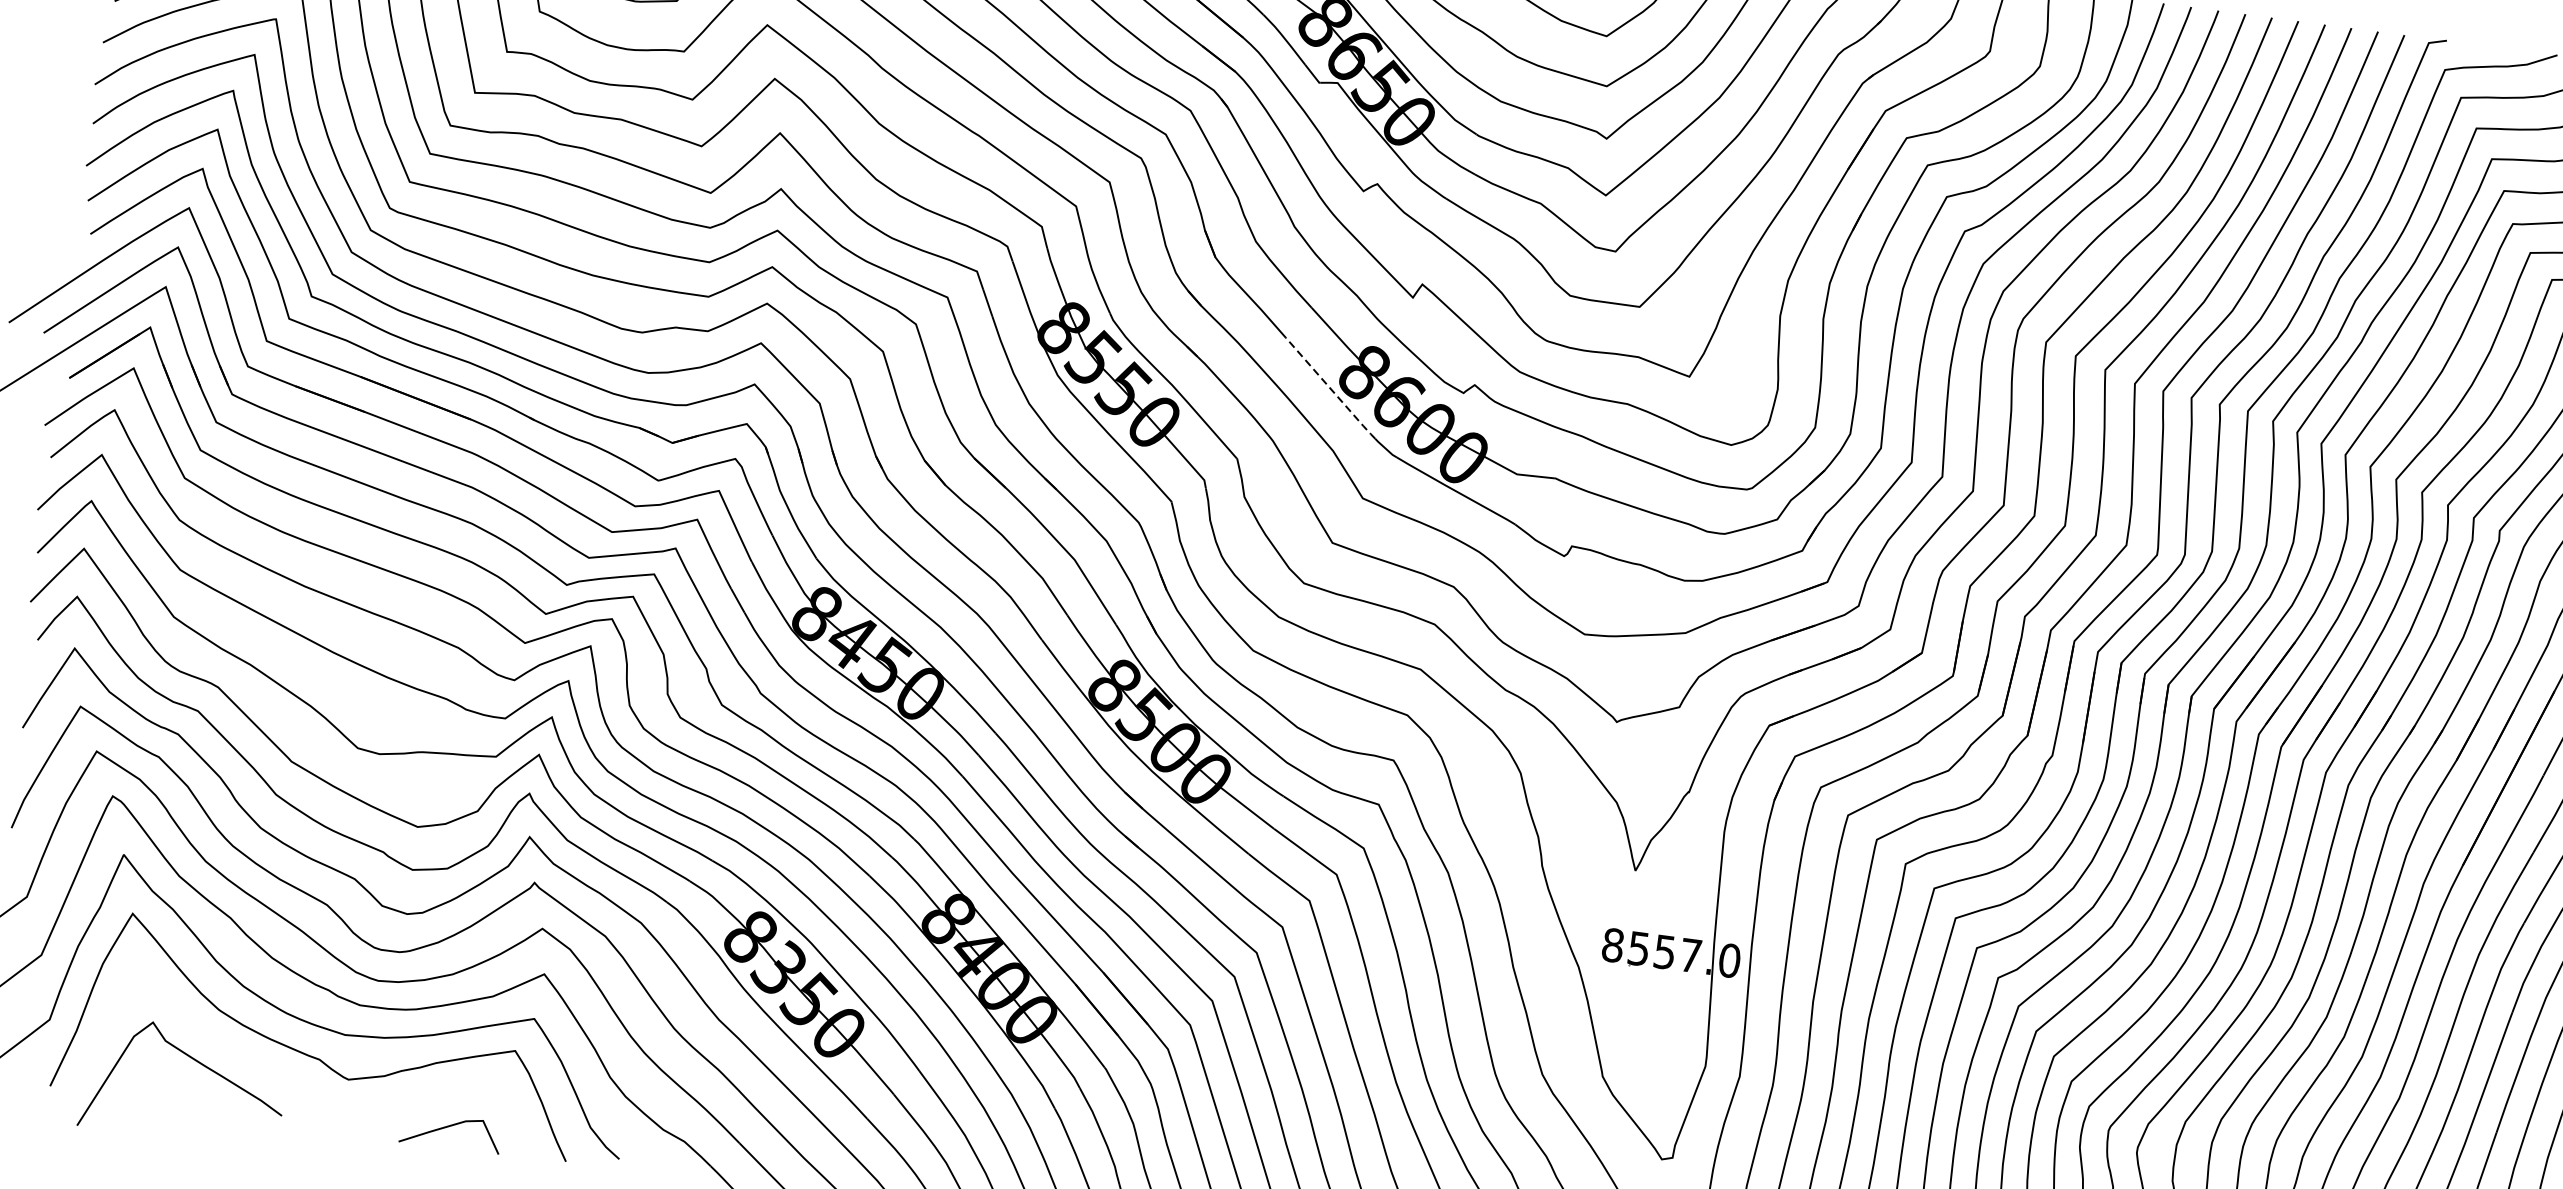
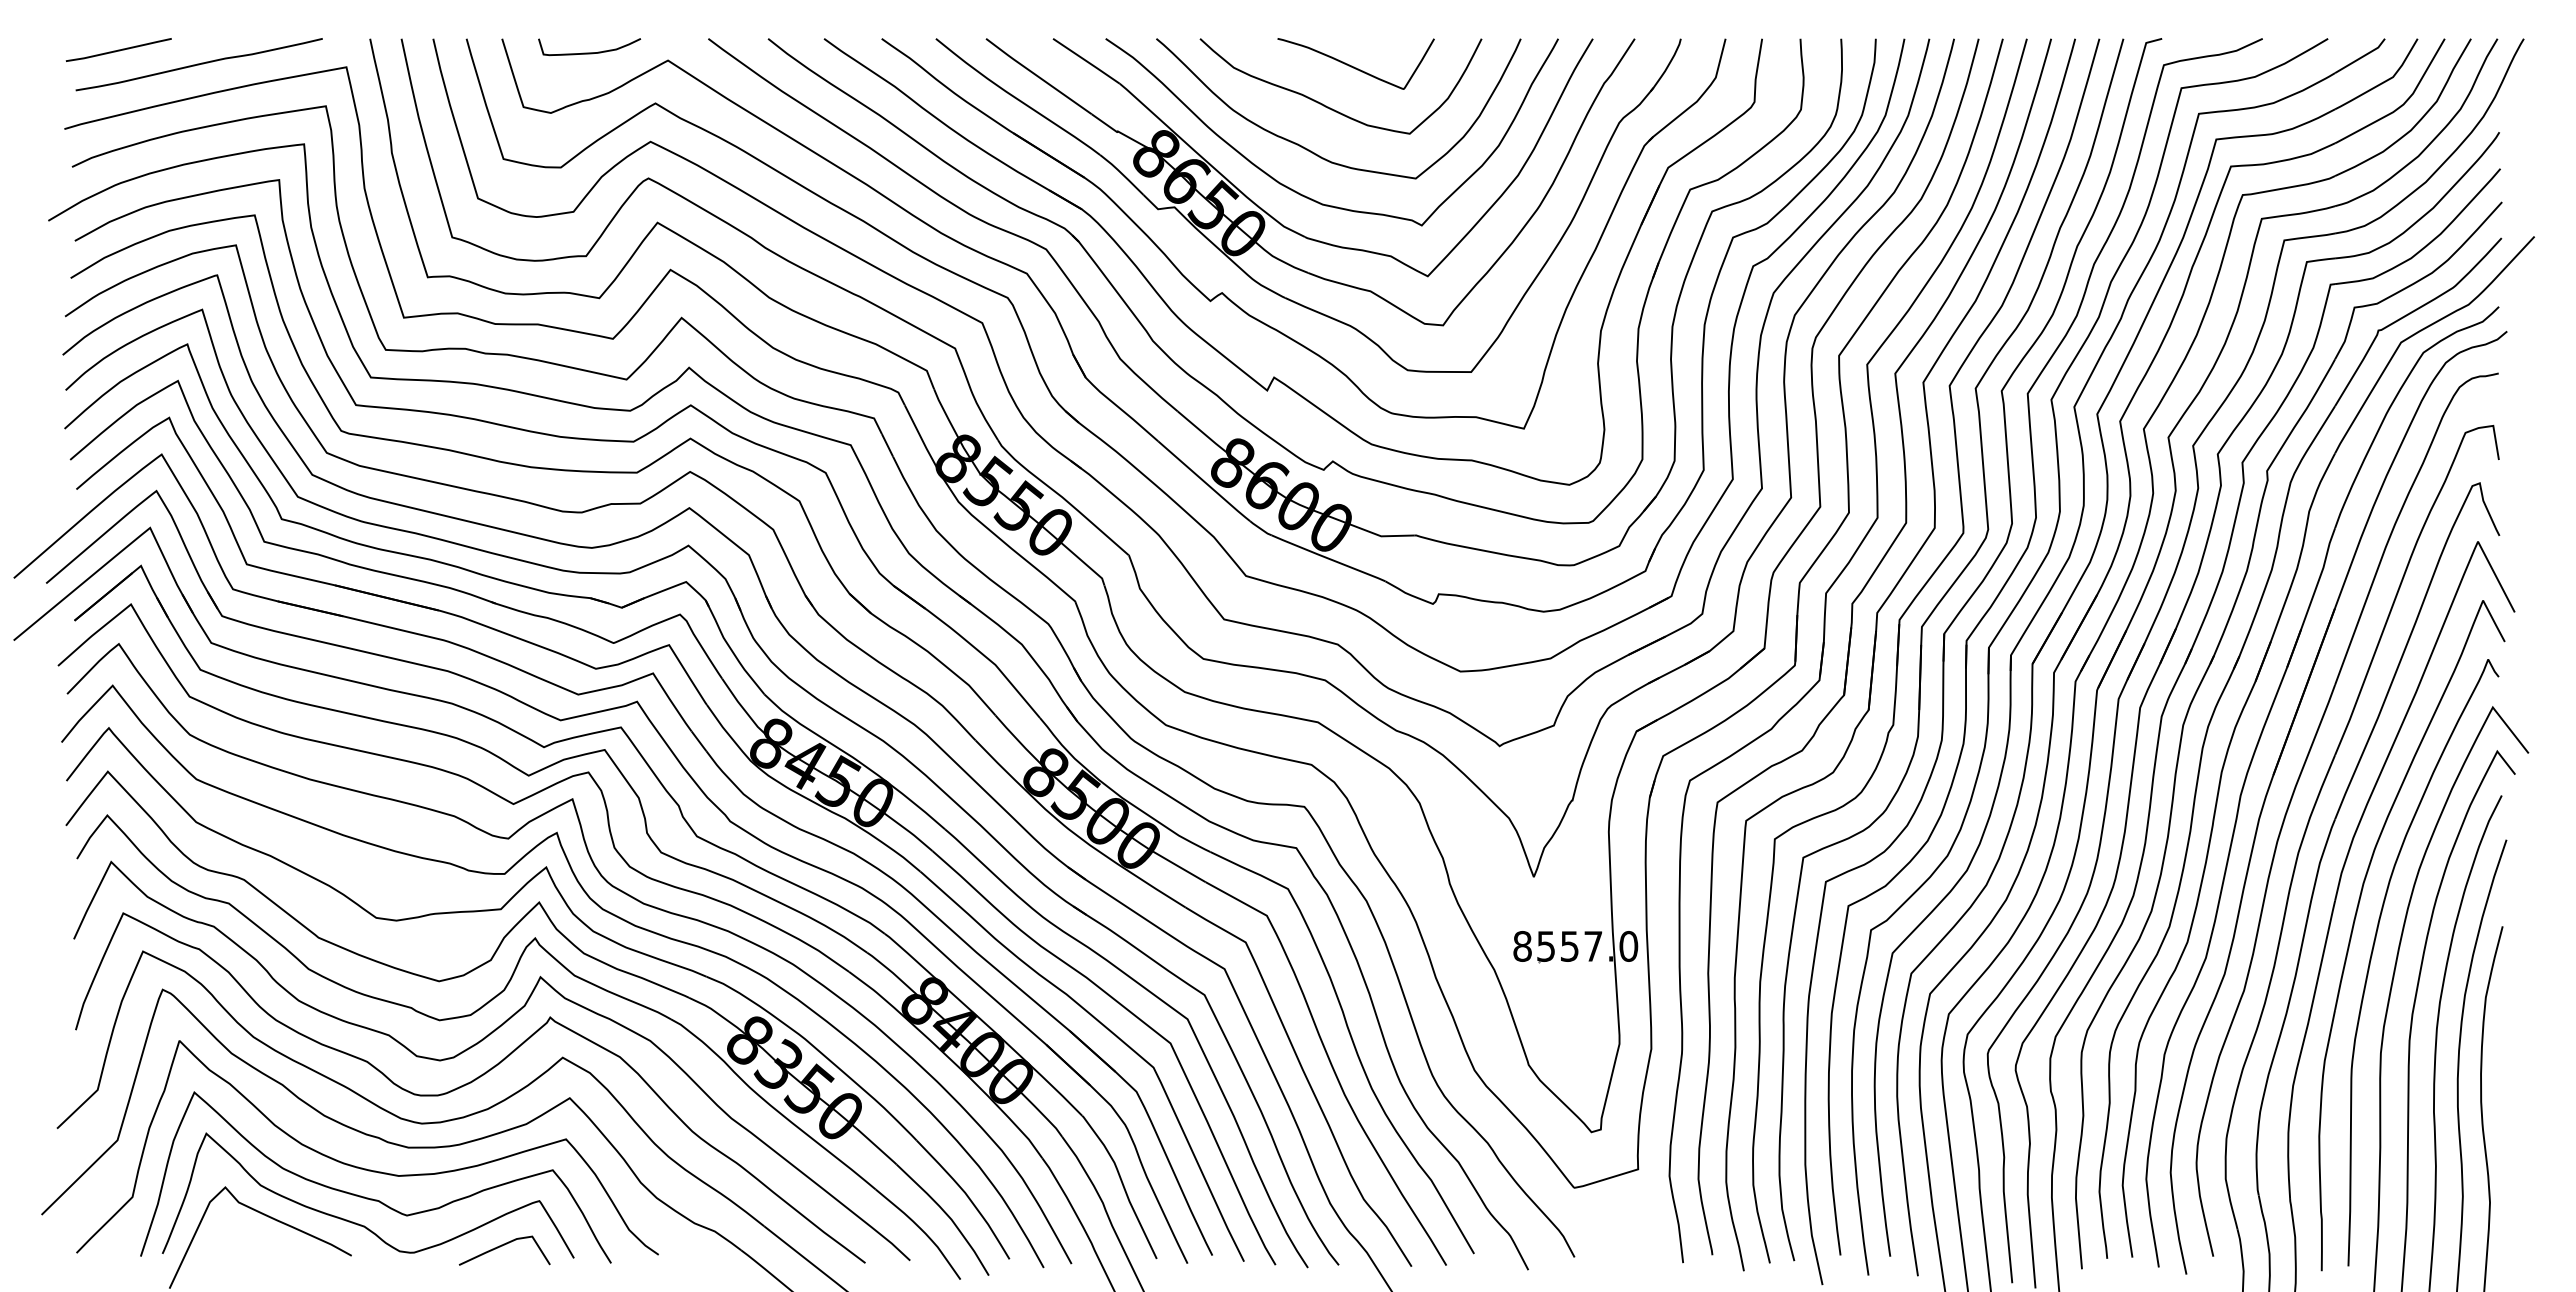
line: (1330, 388) -> (1204, 481), dashed -> solid
curve: (294, 1081) -> (358, 1223), added

